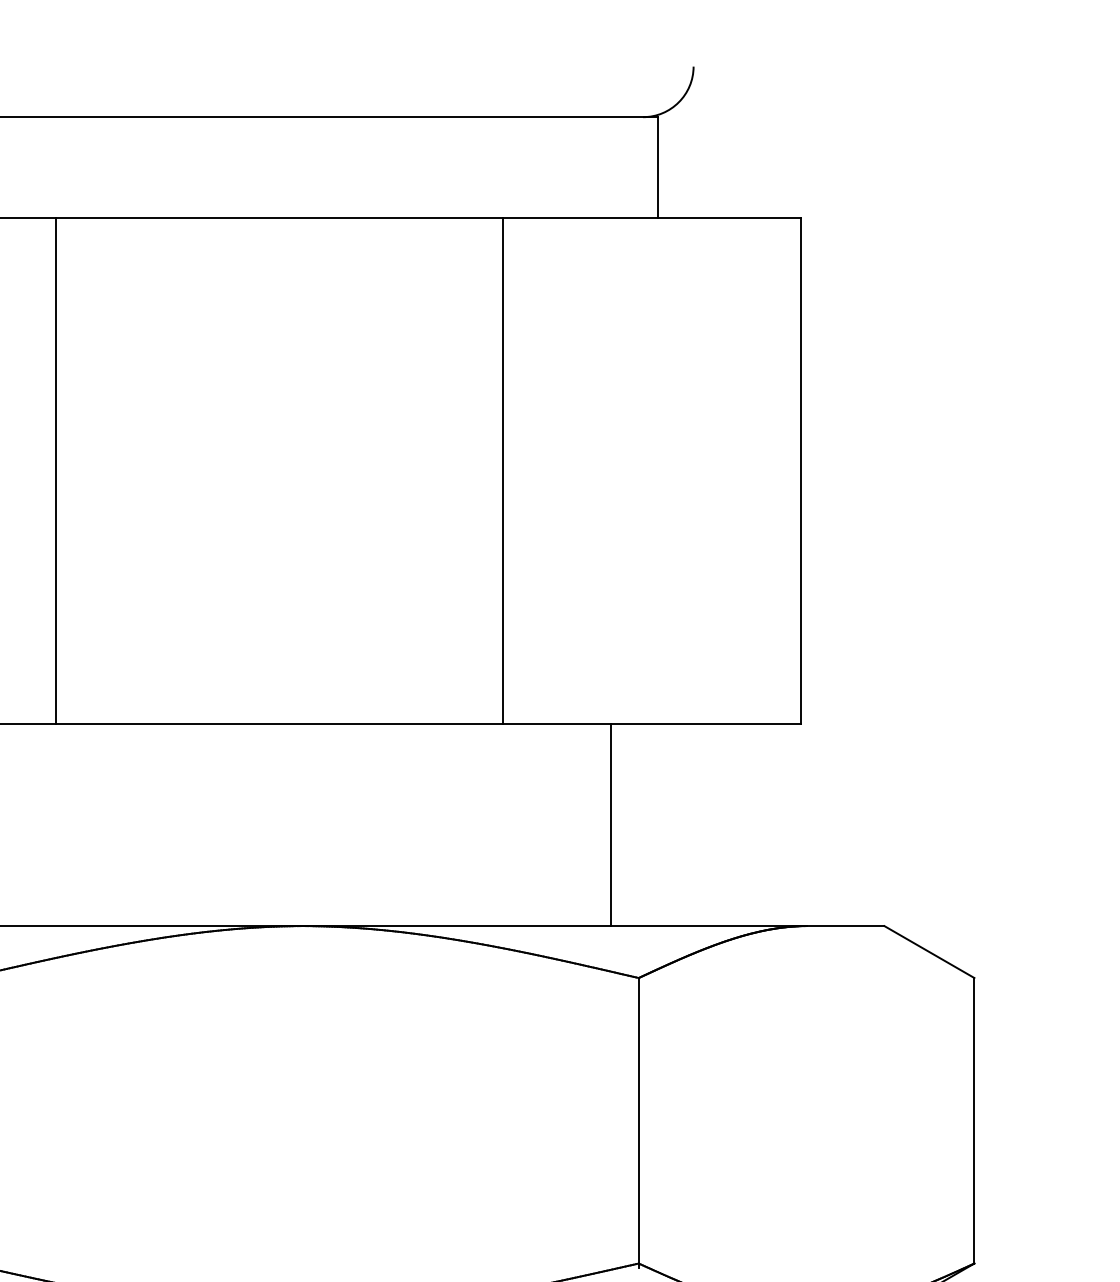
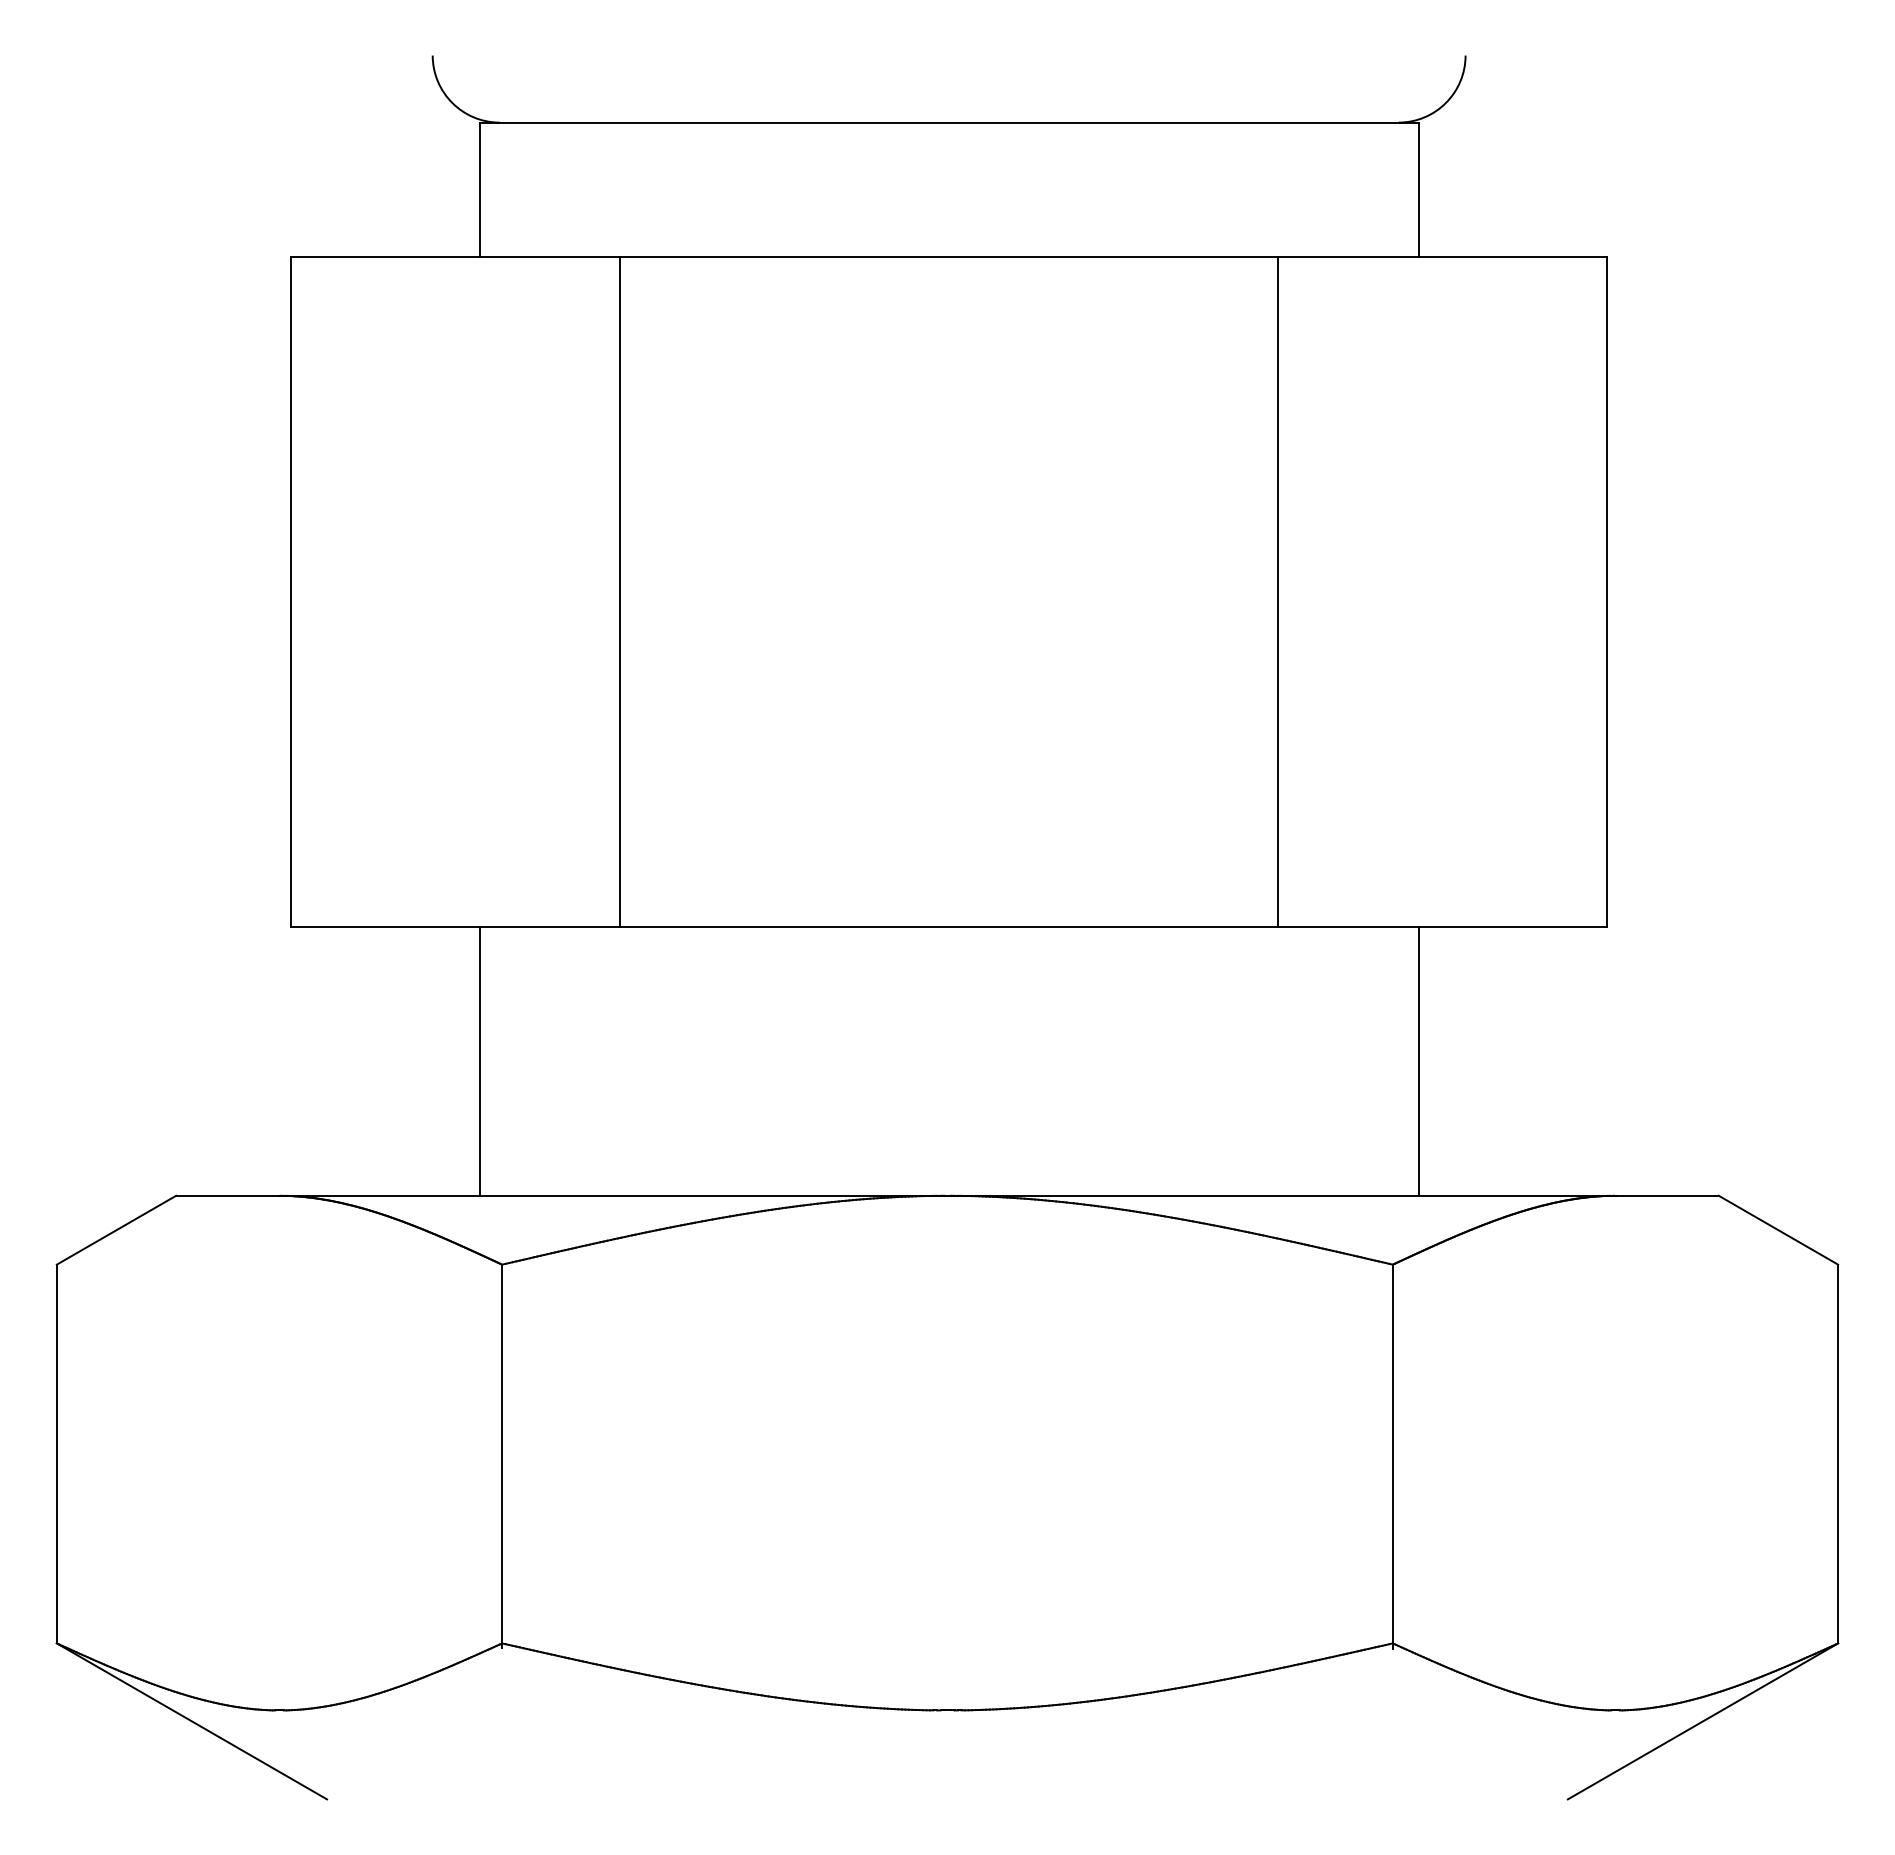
line: (503, 470) -> (1278, 591), moved
line: (611, 824) -> (1418, 1061), moved

